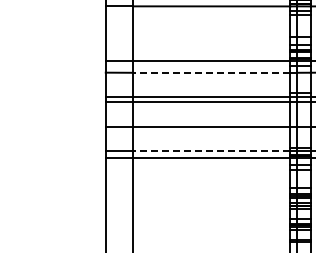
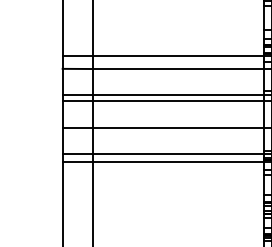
line: (211, 72) -> (178, 68), dashed -> solid
line: (211, 151) -> (178, 154), dashed -> solid

